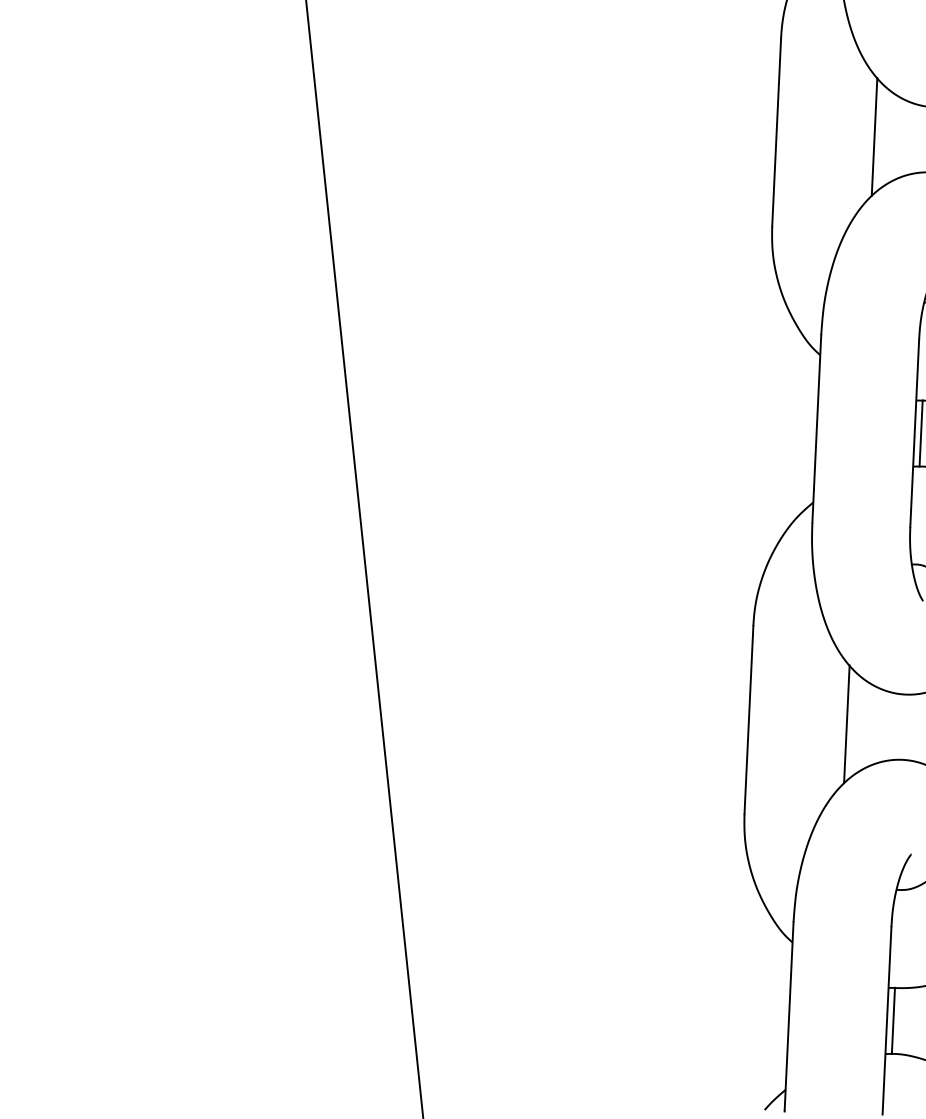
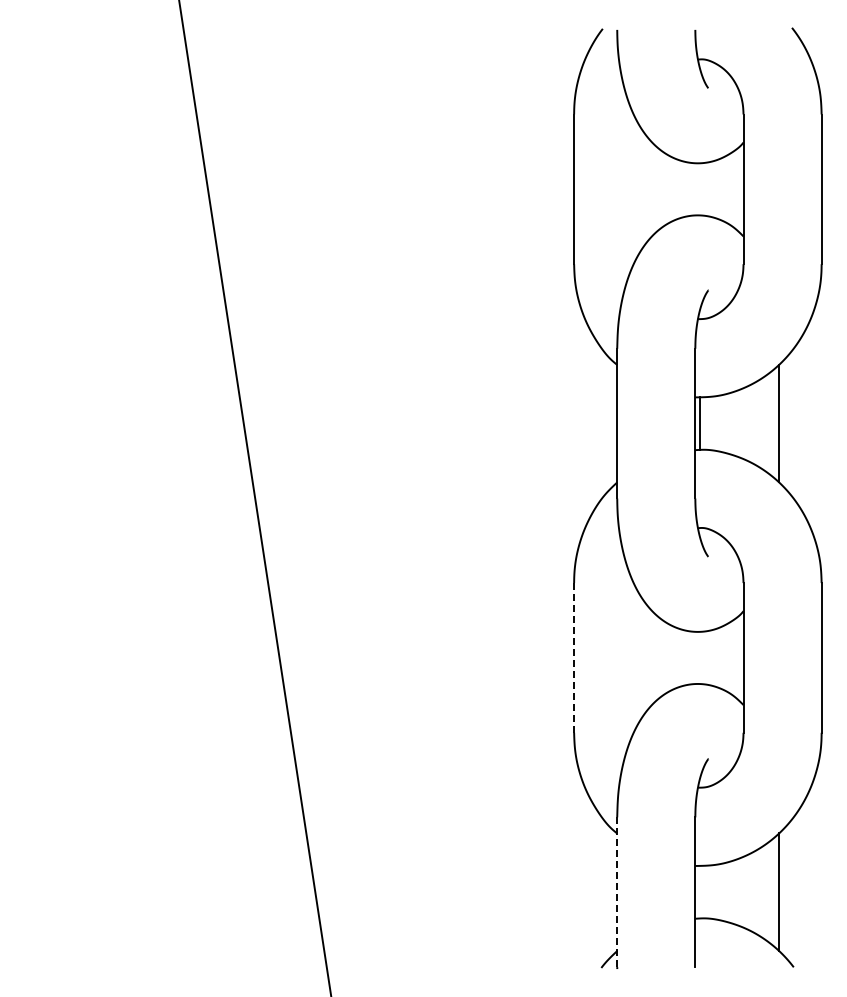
line: (874, 137) -> (652, 189), removed
line: (749, 719) -> (574, 657), solid -> dashed
line: (847, 723) -> (652, 657), removed
line: (789, 1016) -> (617, 892), solid -> dashed
line: (893, 1020) -> (700, 891), removed

